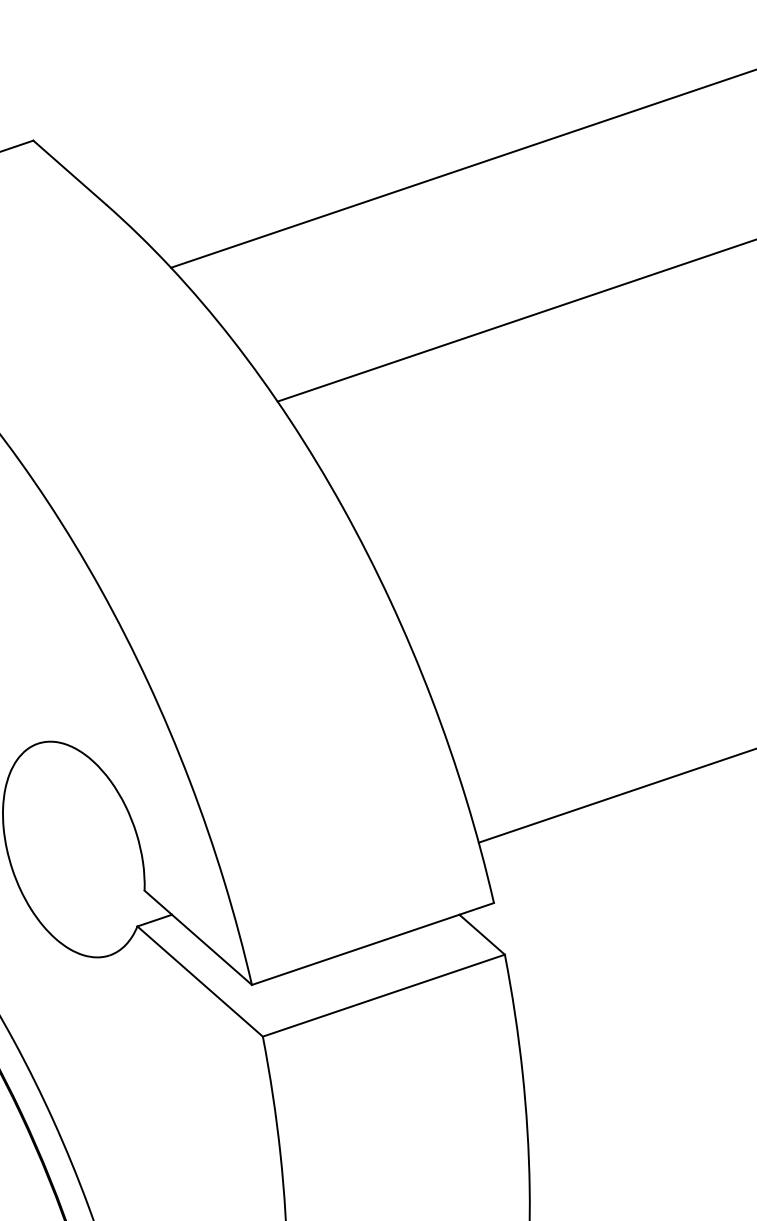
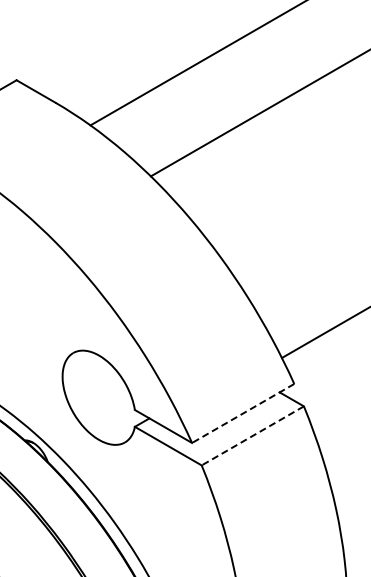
line: (371, 943) -> (242, 413), solid -> dashed
line: (382, 996) -> (252, 436), solid -> dashed

